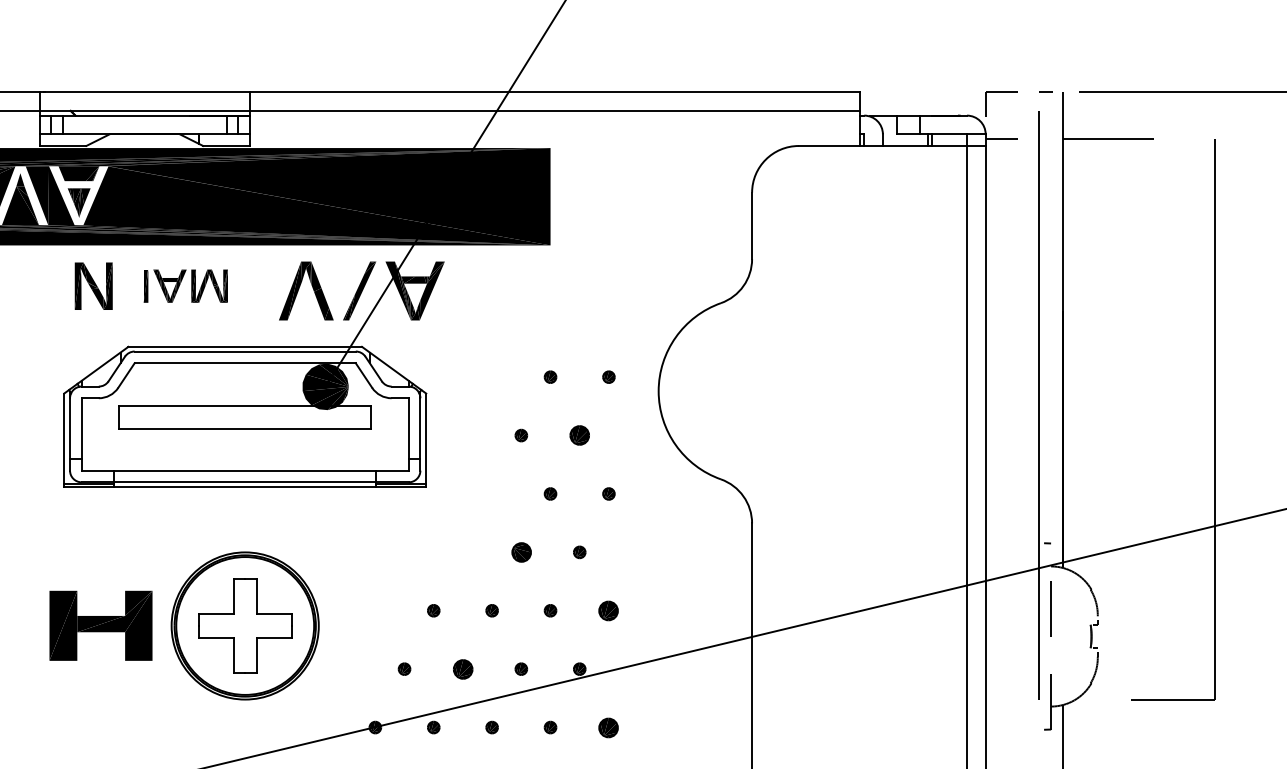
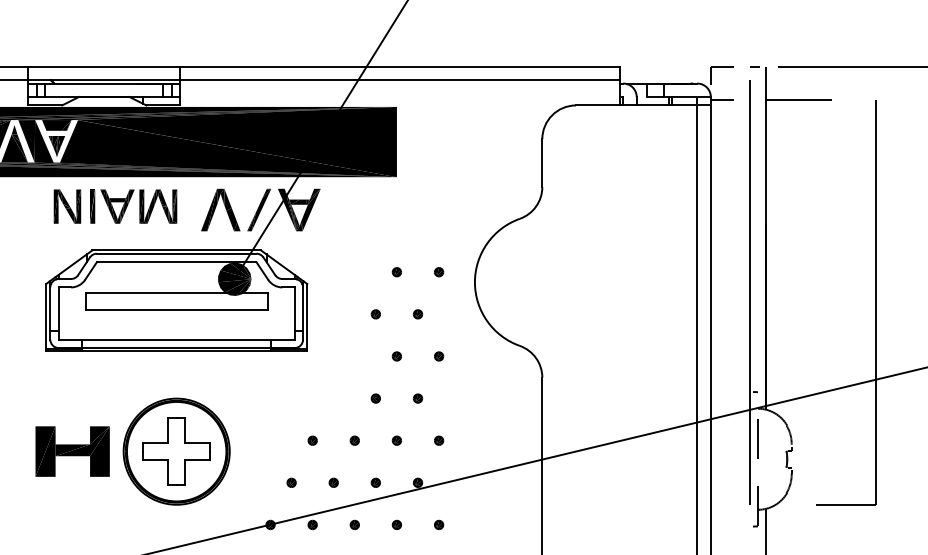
part: (185, 286) -> (133, 206), size x1.43
part: (579, 435) -> (417, 314), size x0.62
part: (520, 552) -> (375, 398), size x0.62
part: (609, 610) -> (439, 440), size x0.62
part: (462, 668) -> (333, 482), size x0.62
part: (609, 726) -> (439, 524), size x0.62

